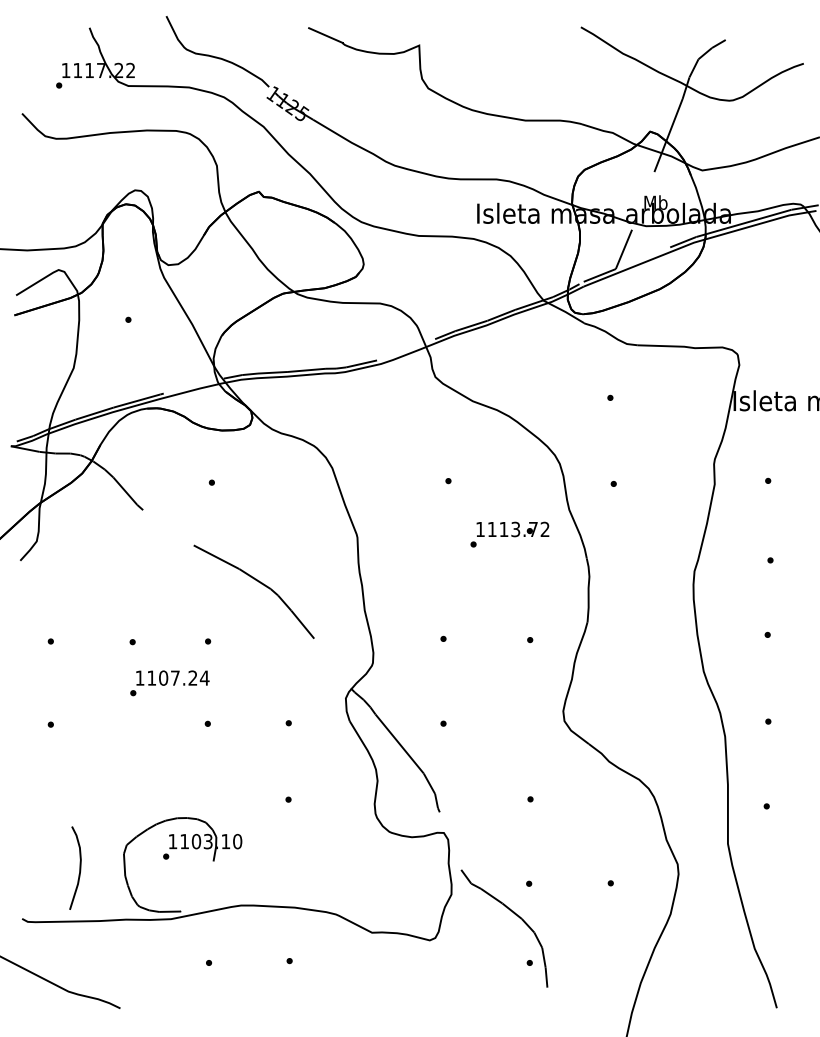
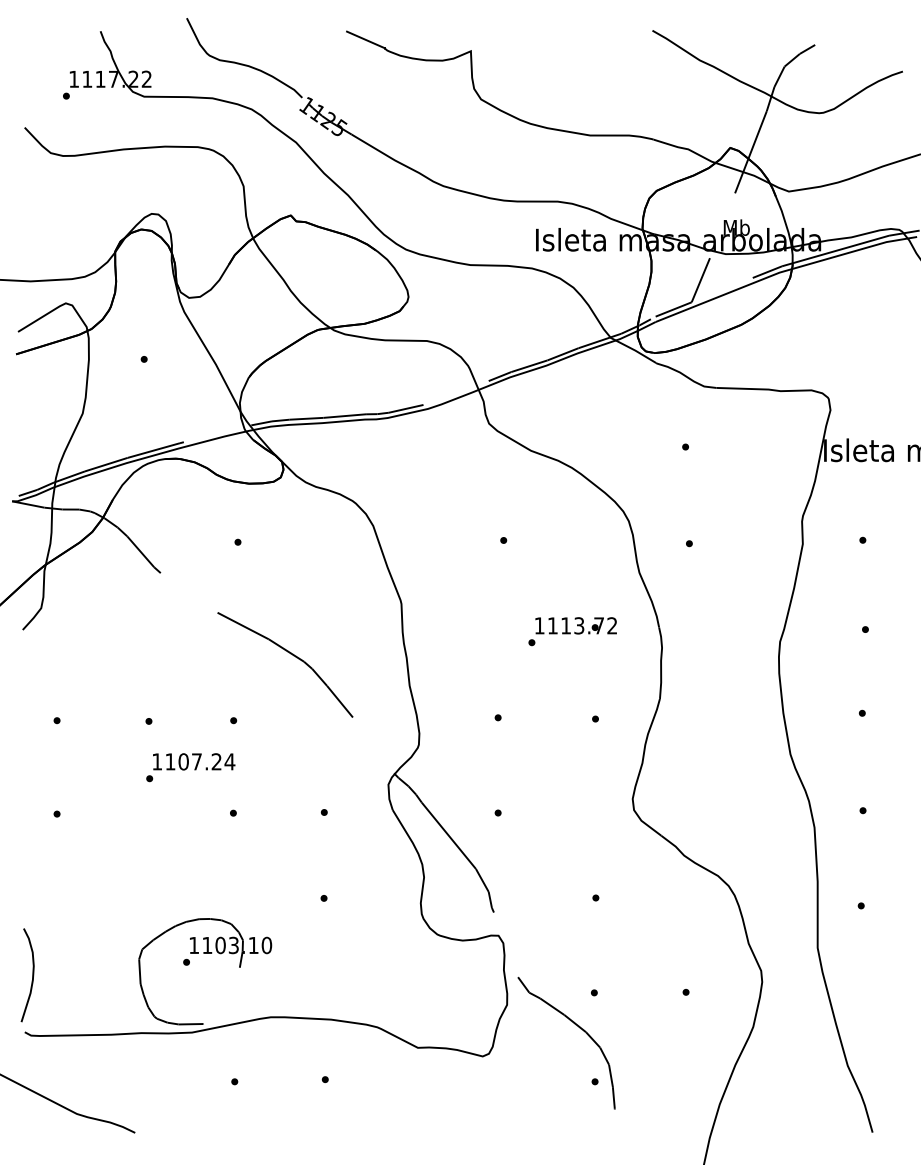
text: (509, 534) -> (572, 631), moved
curve: (79, 868) -> (32, 975), moved

